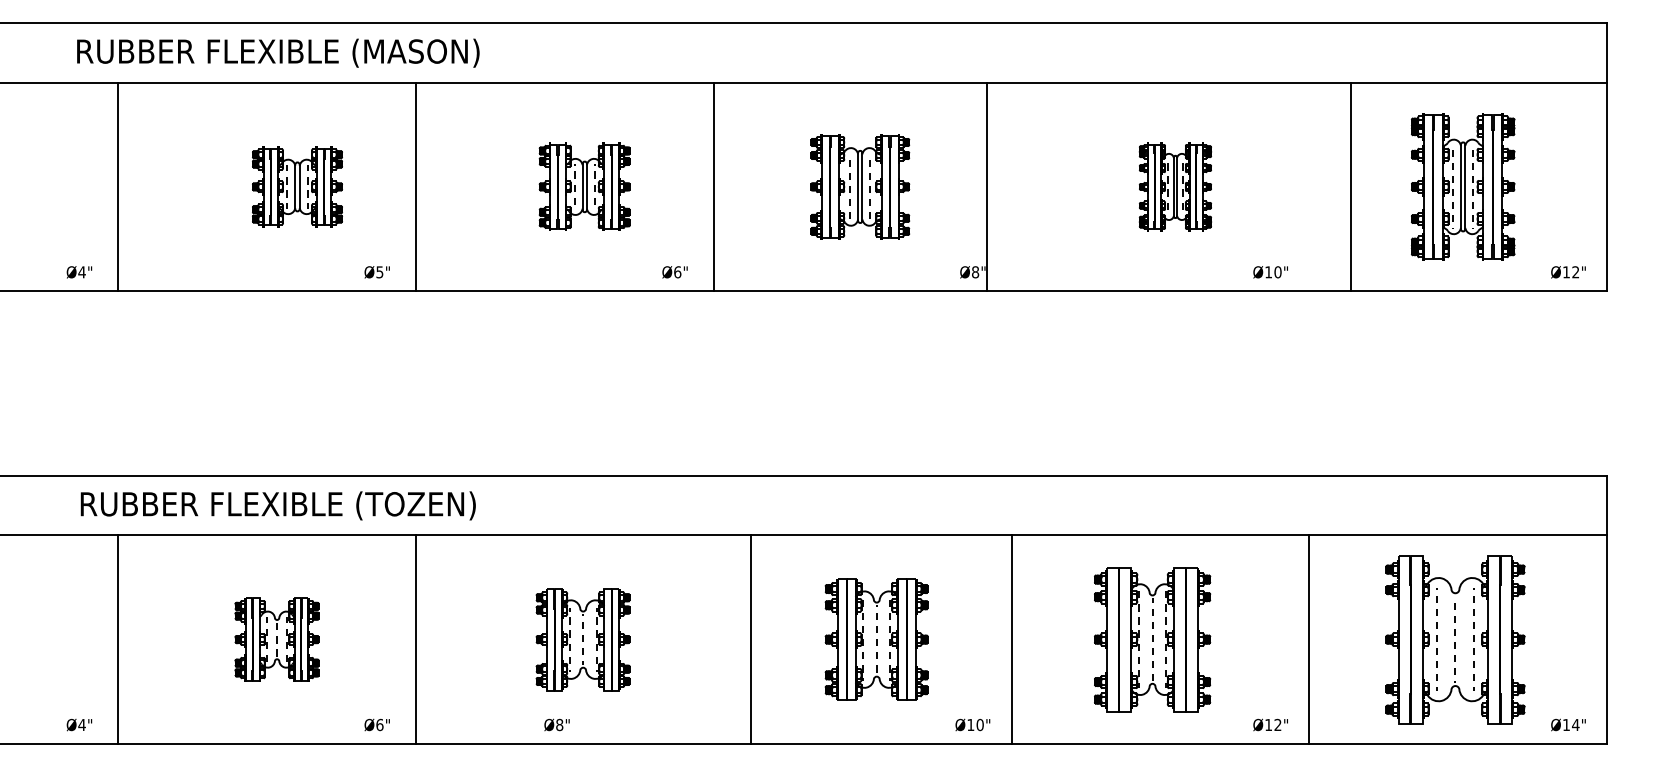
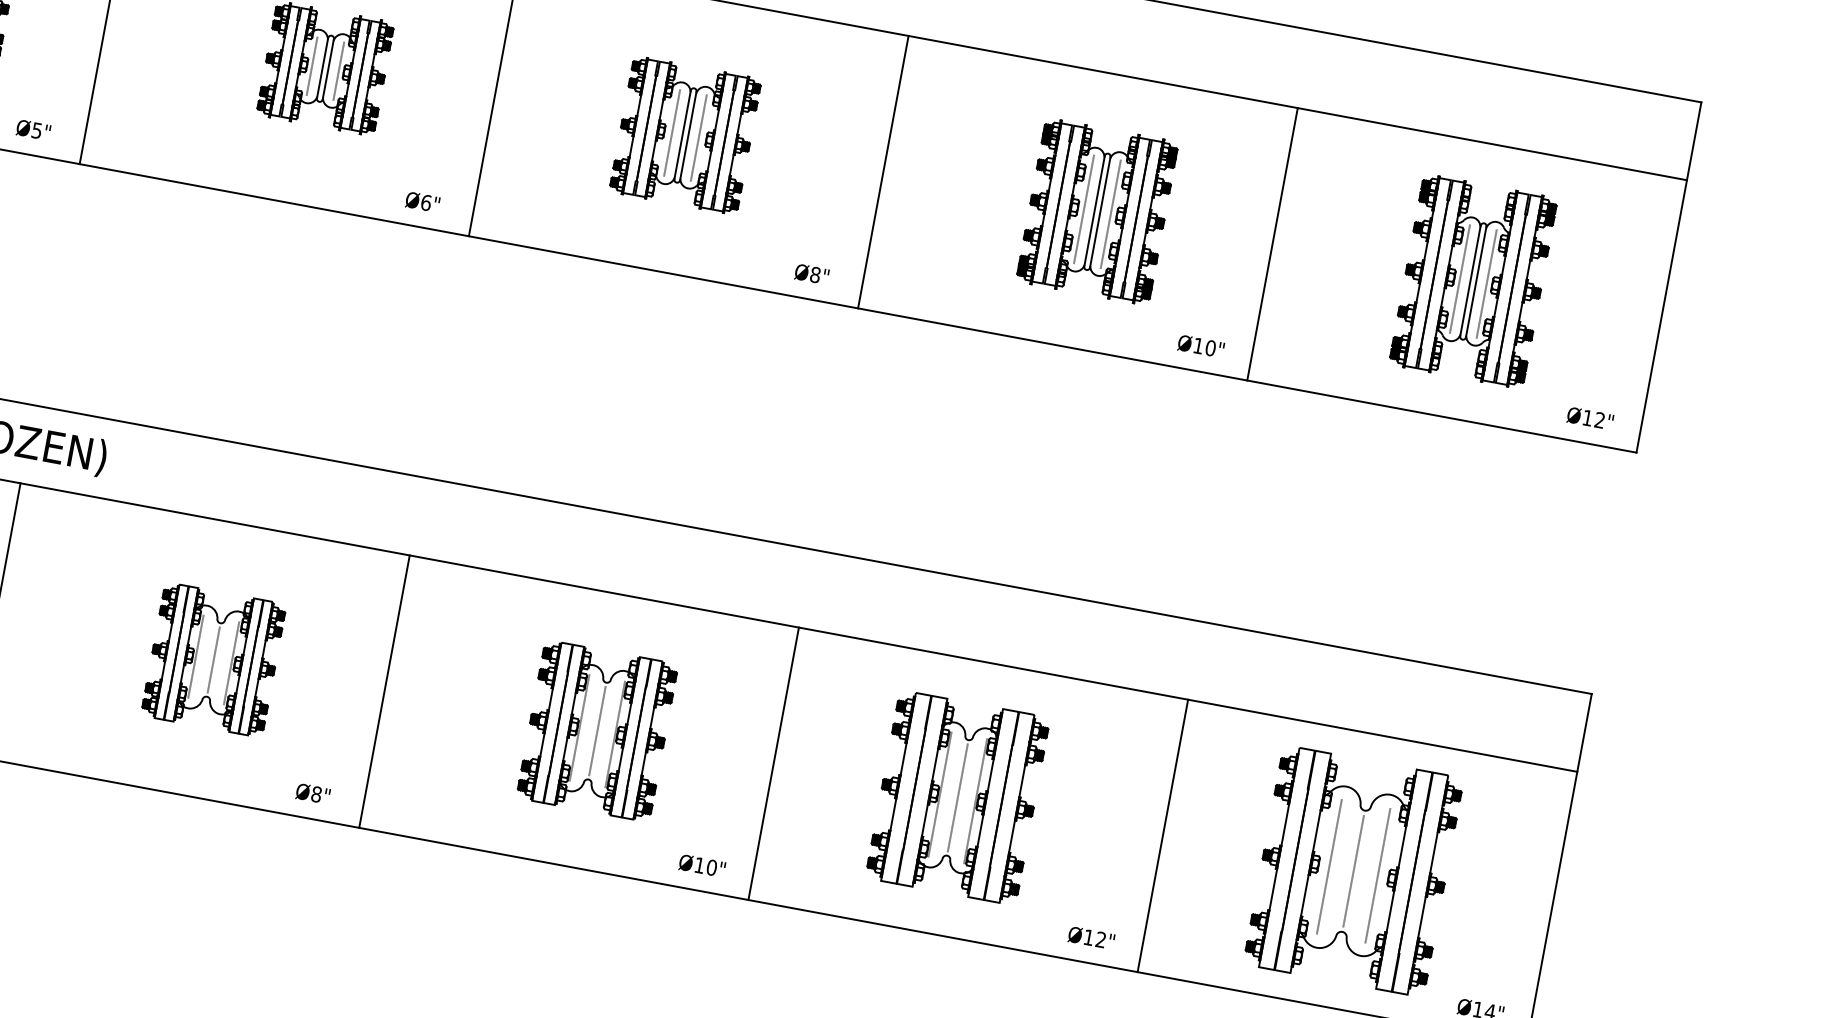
line: (986, 186) -> (883, 171), moved
part: (1175, 186) -> (1097, 211), size x1.43
line: (1351, 186) -> (1272, 243), moved
line: (750, 639) -> (384, 691), moved
text: (556, 724) -> (312, 793), moved

